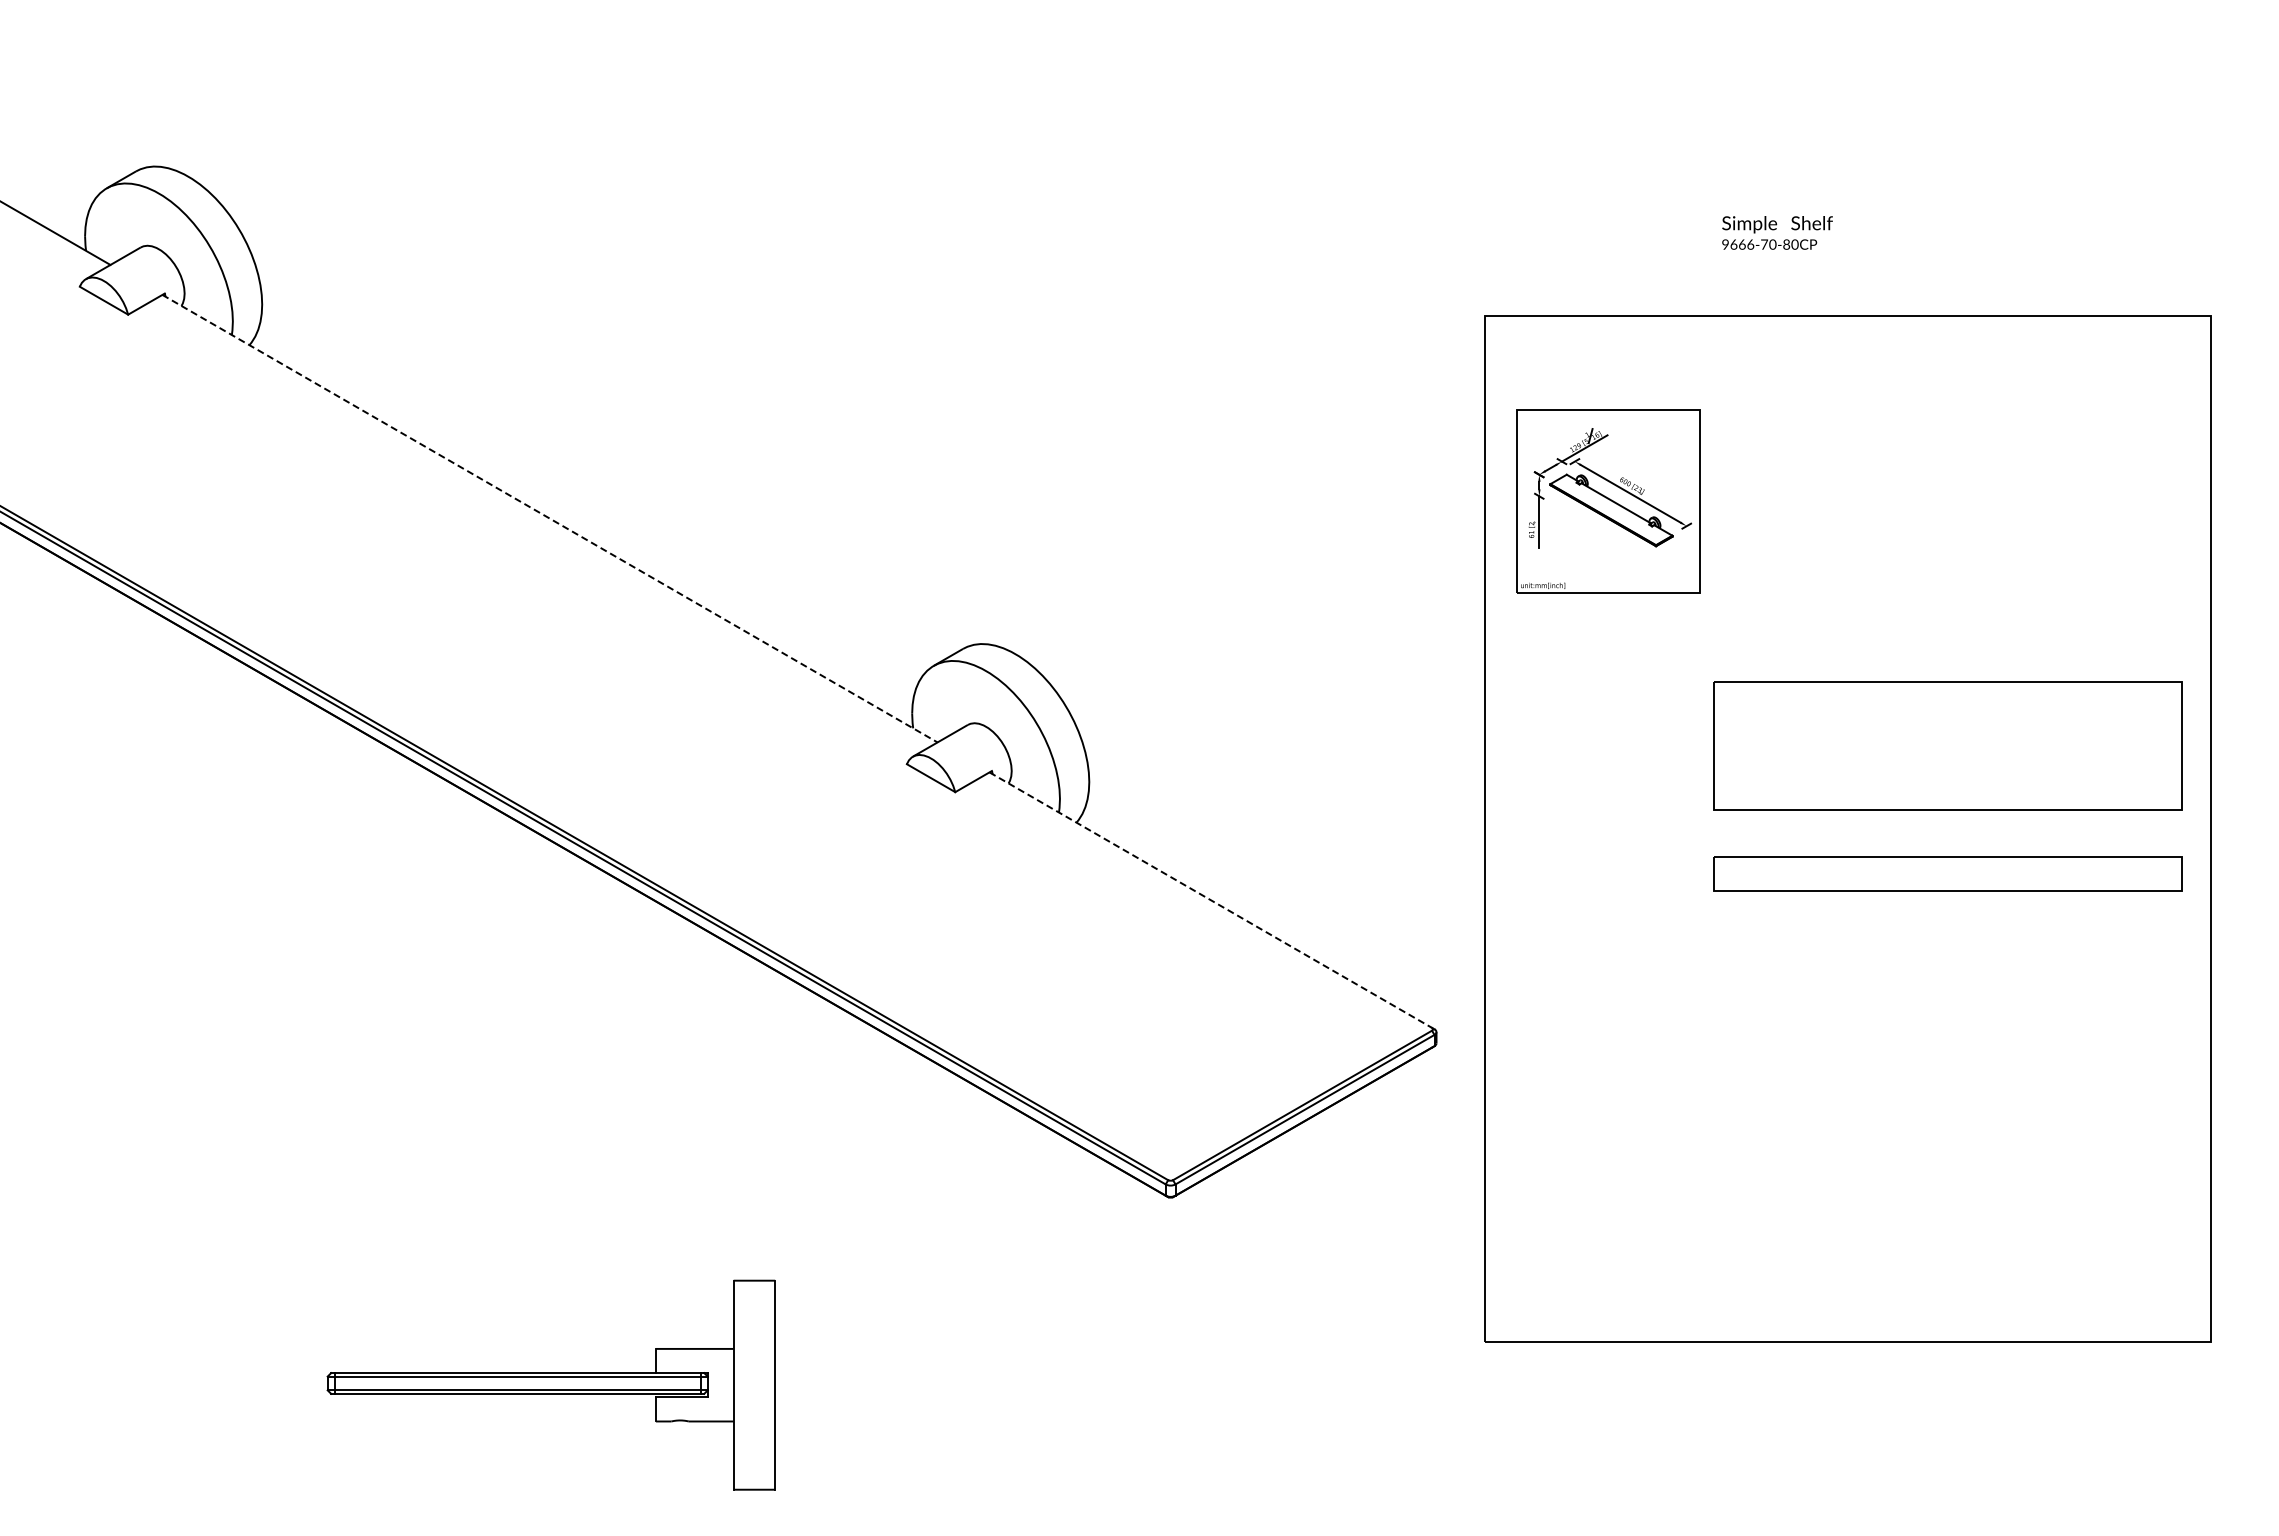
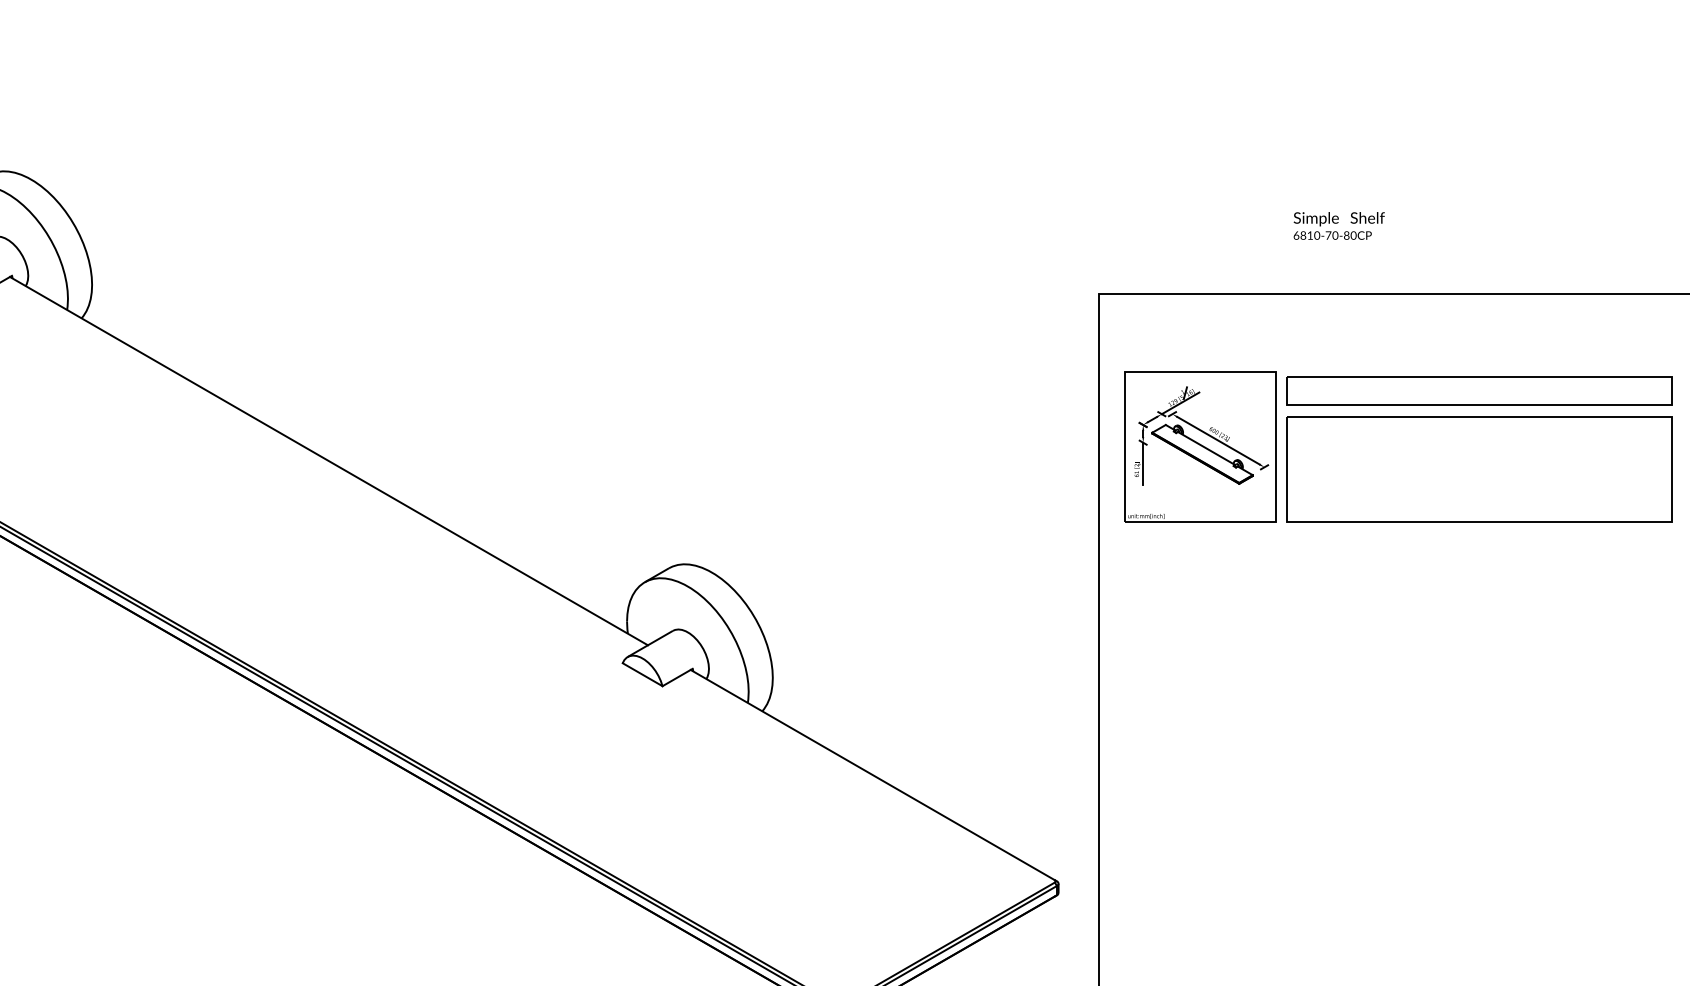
text: (1738, 244) -> (1307, 235), 9666-70-80CP -> 6810-70-80CP
line: (549, 518) -> (328, 460), dashed -> solid
part: (1947, 745) -> (1479, 469), moved
part: (1947, 873) -> (1479, 391), moved
line: (1211, 900) -> (873, 775), dashed -> solid

